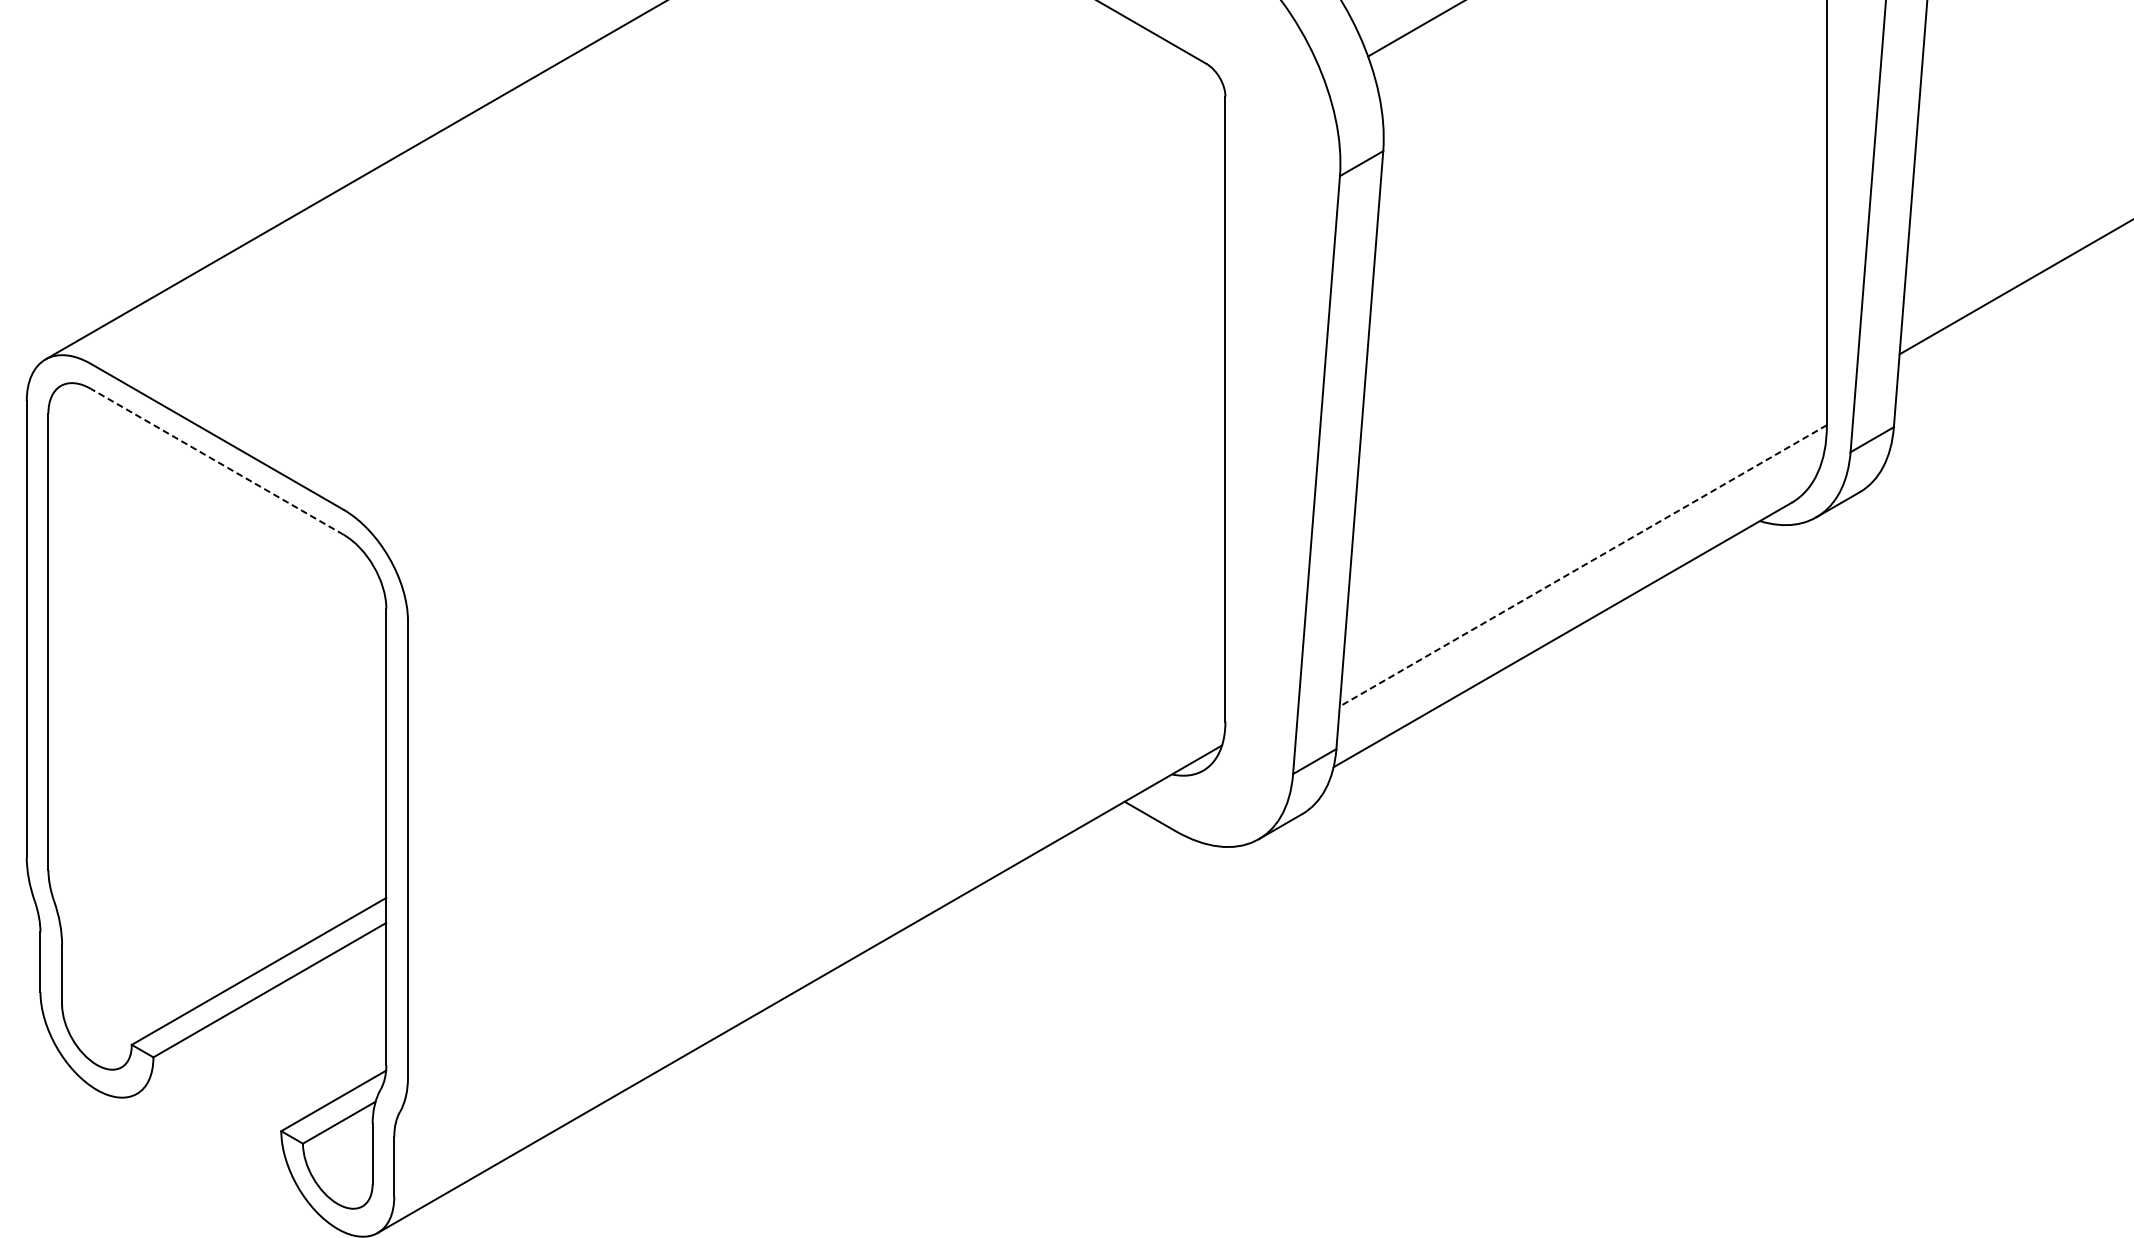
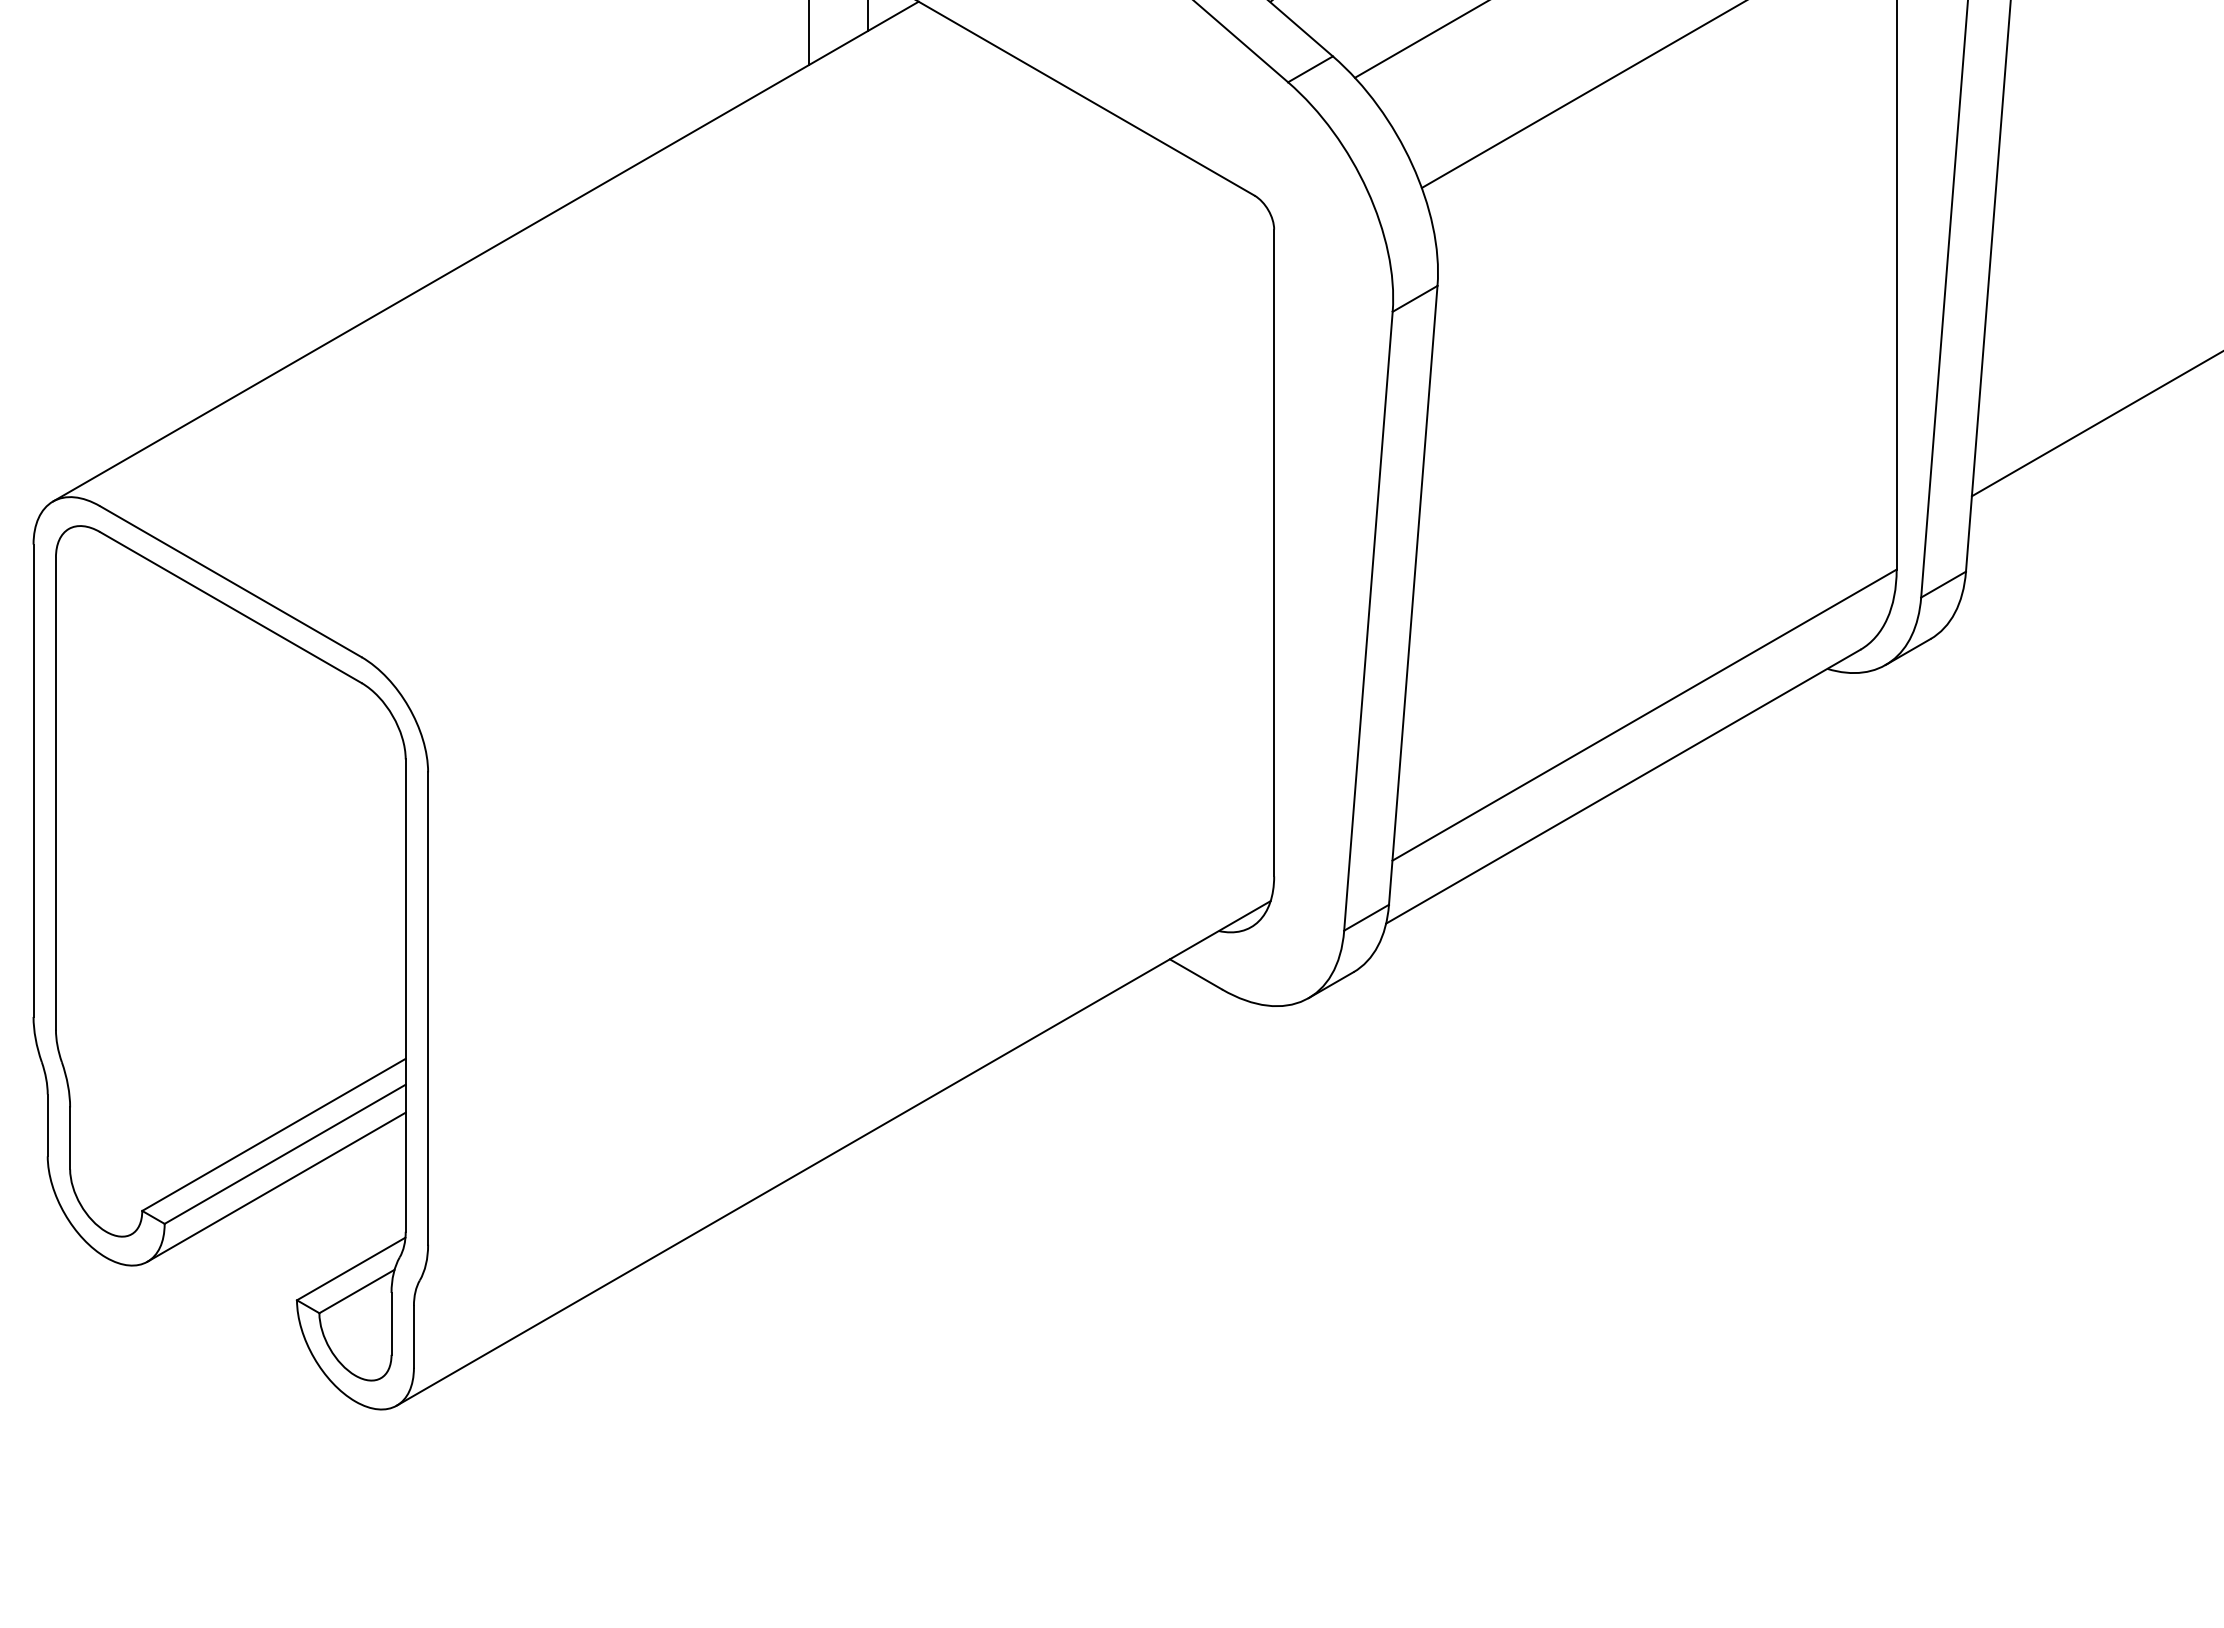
line: (217, 461) -> (230, 607), dashed -> solid
line: (1583, 566) -> (1644, 715), dashed -> solid
line: (261, 1021) -> (276, 1186), added

